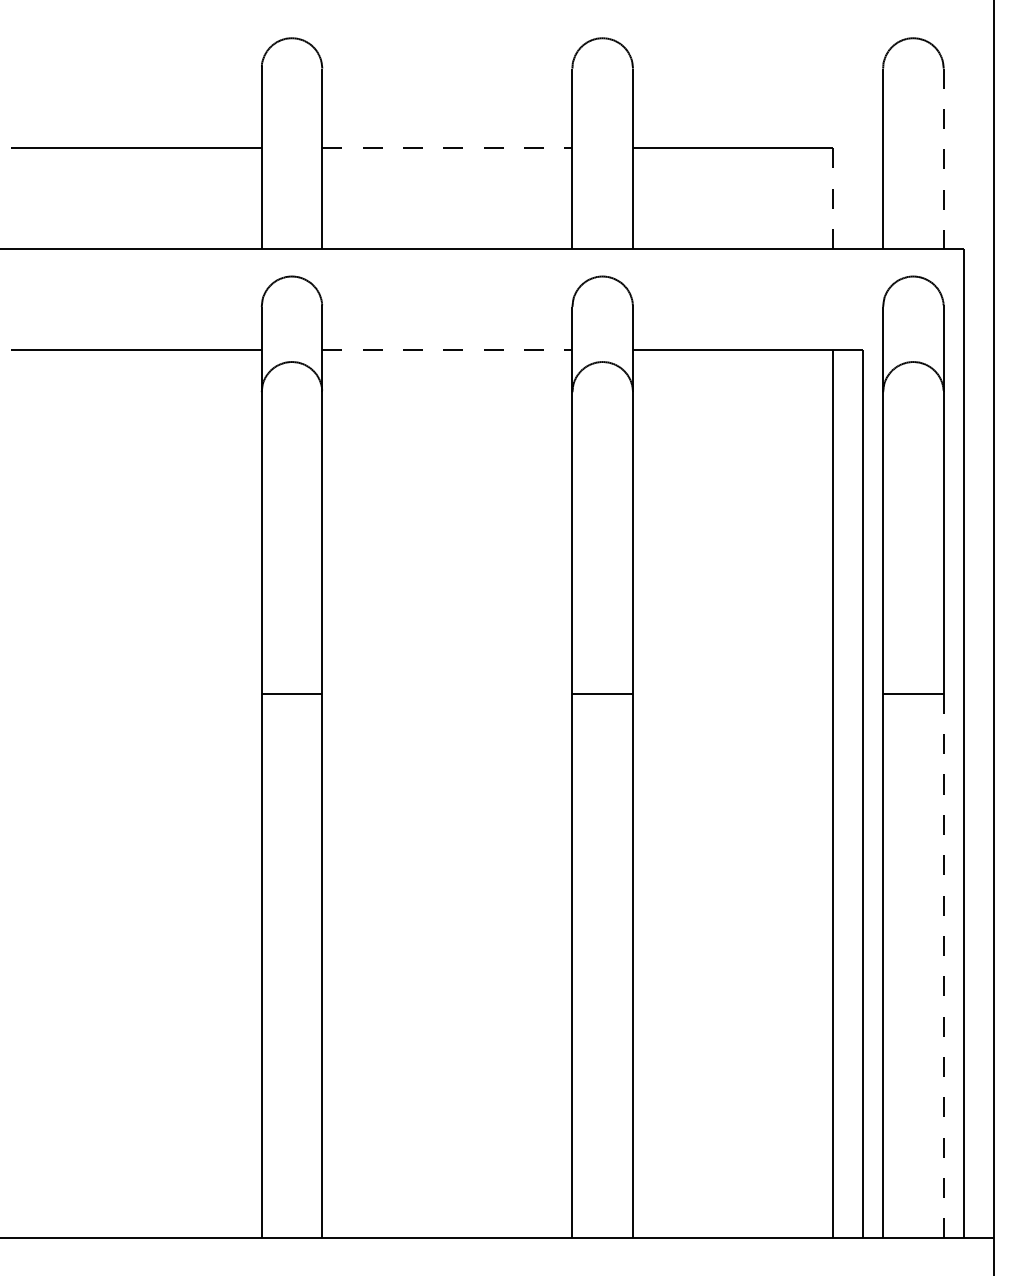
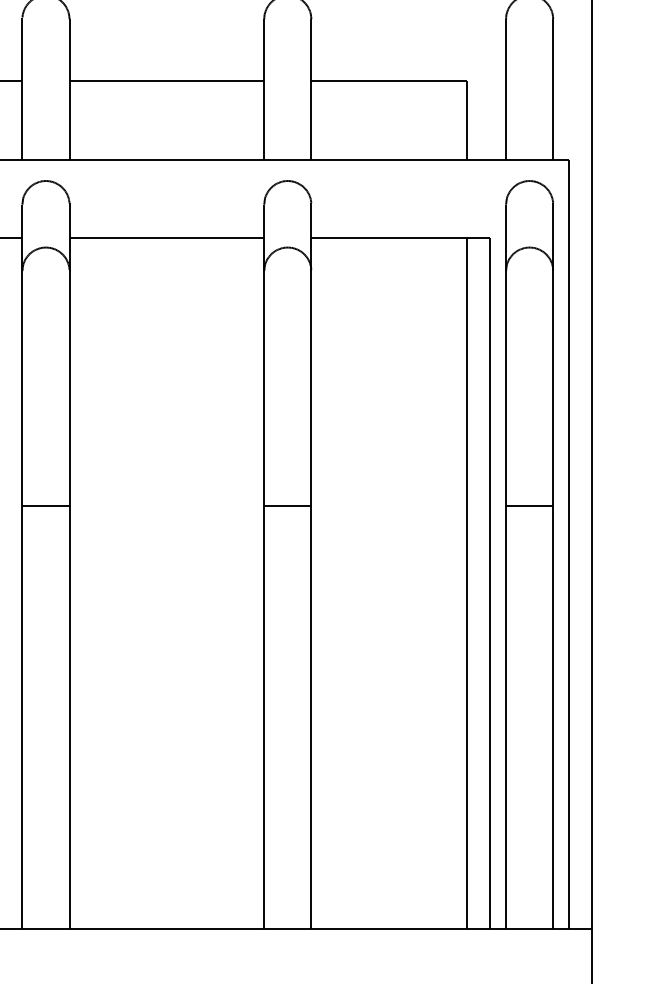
line: (447, 148) -> (167, 81), dashed -> solid
line: (943, 159) -> (553, 89), dashed -> solid
line: (832, 198) -> (466, 120), dashed -> solid
line: (447, 350) -> (167, 238), dashed -> solid
line: (943, 965) -> (553, 717), dashed -> solid

